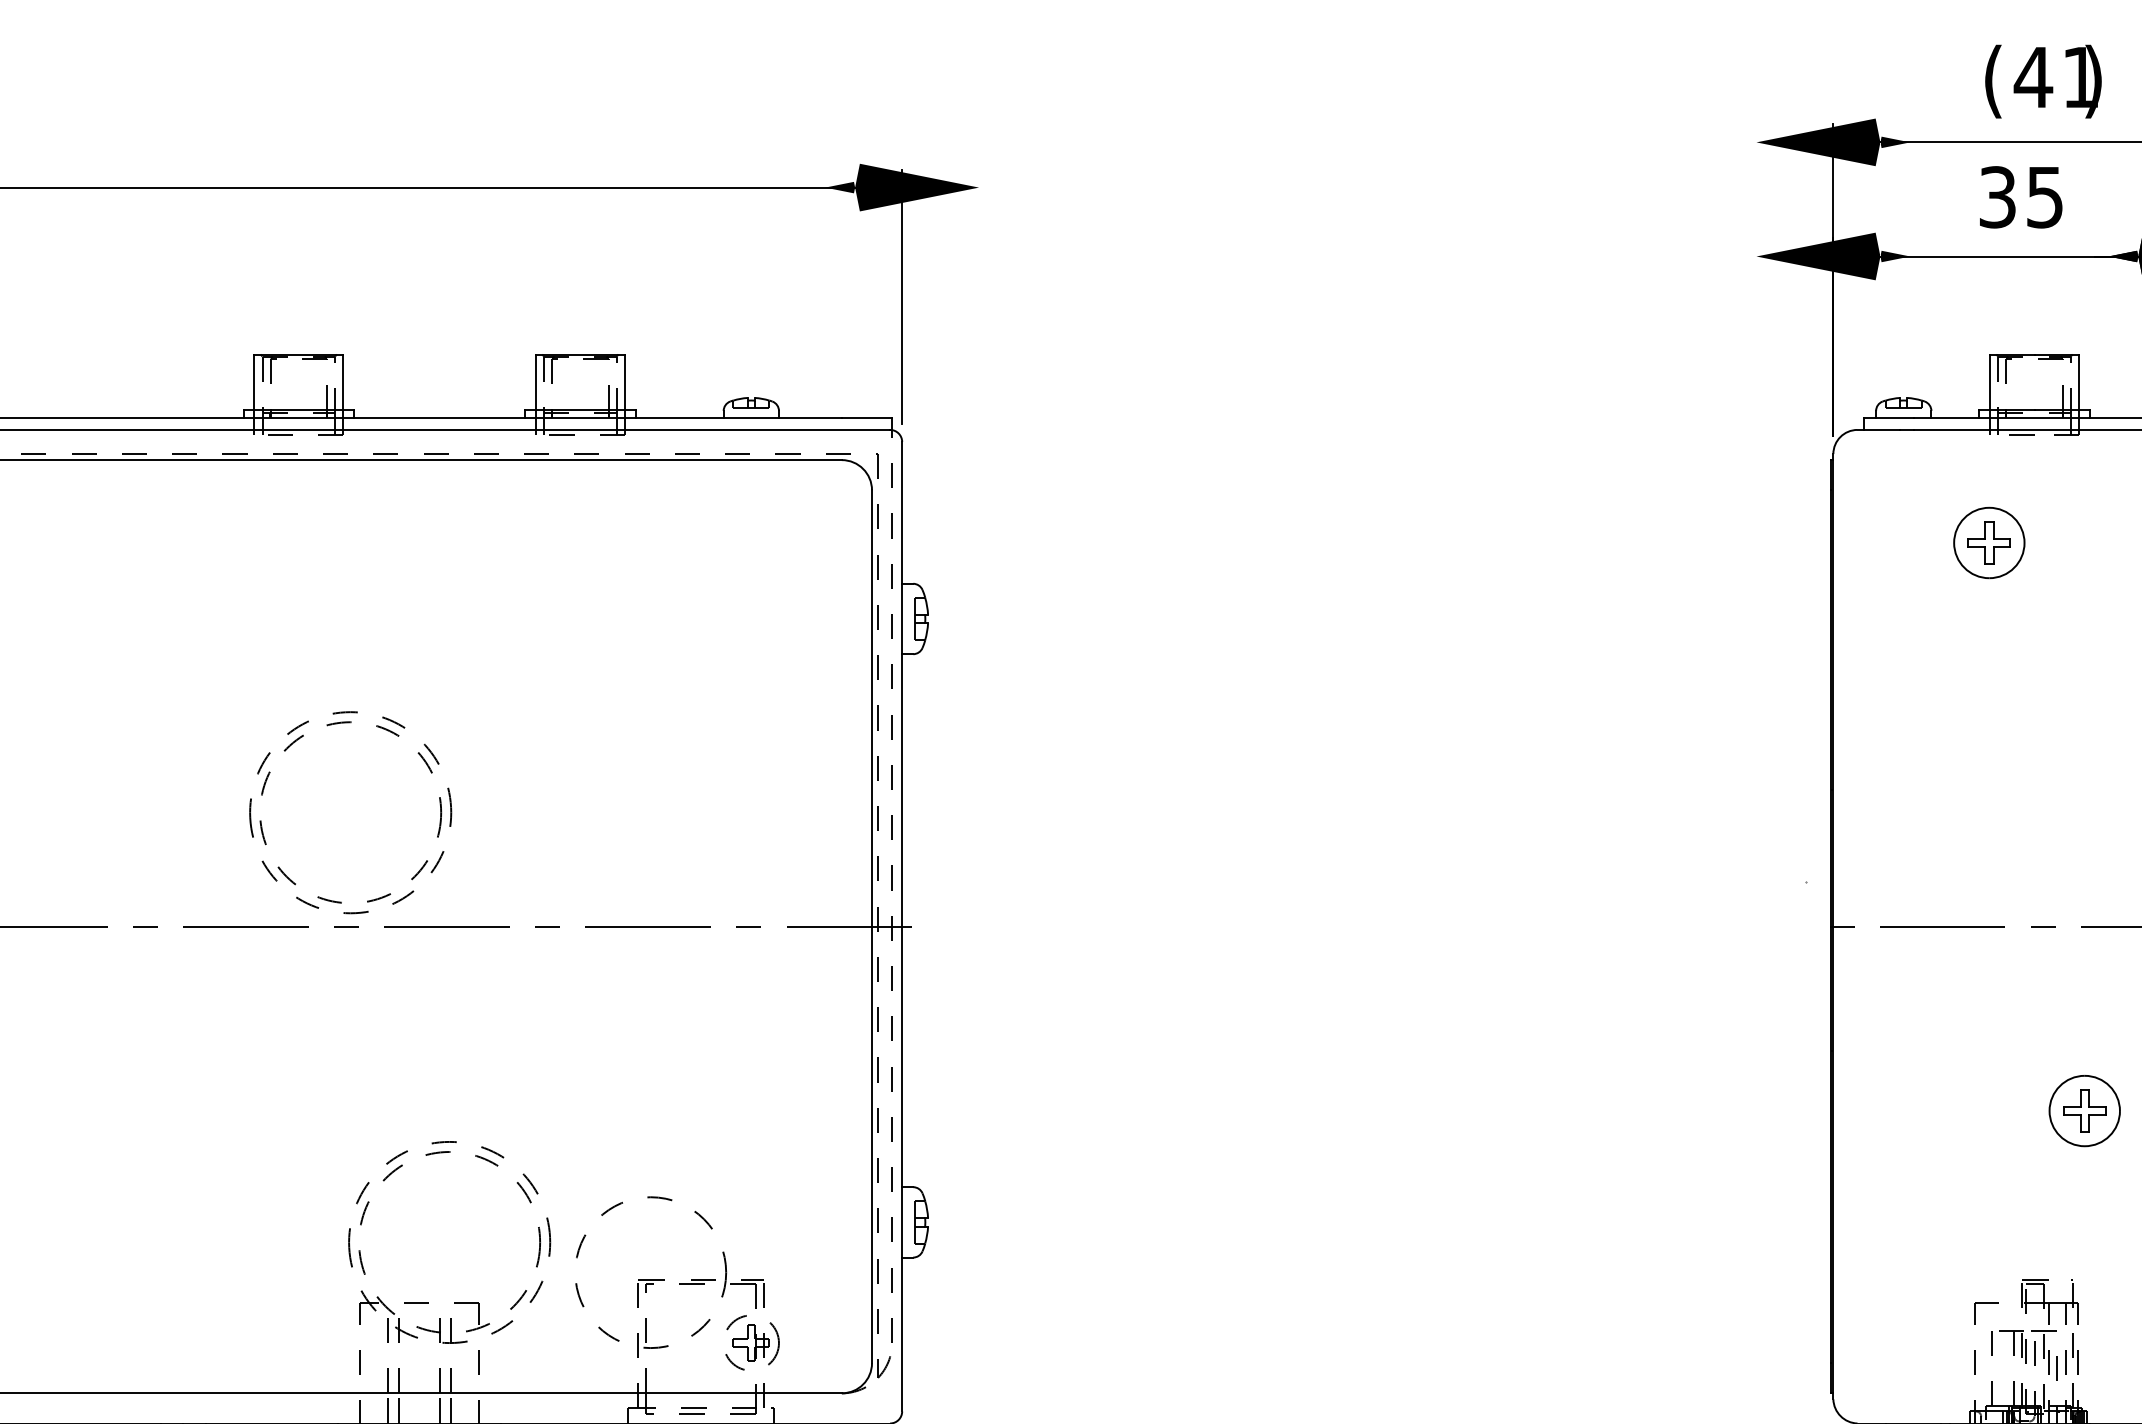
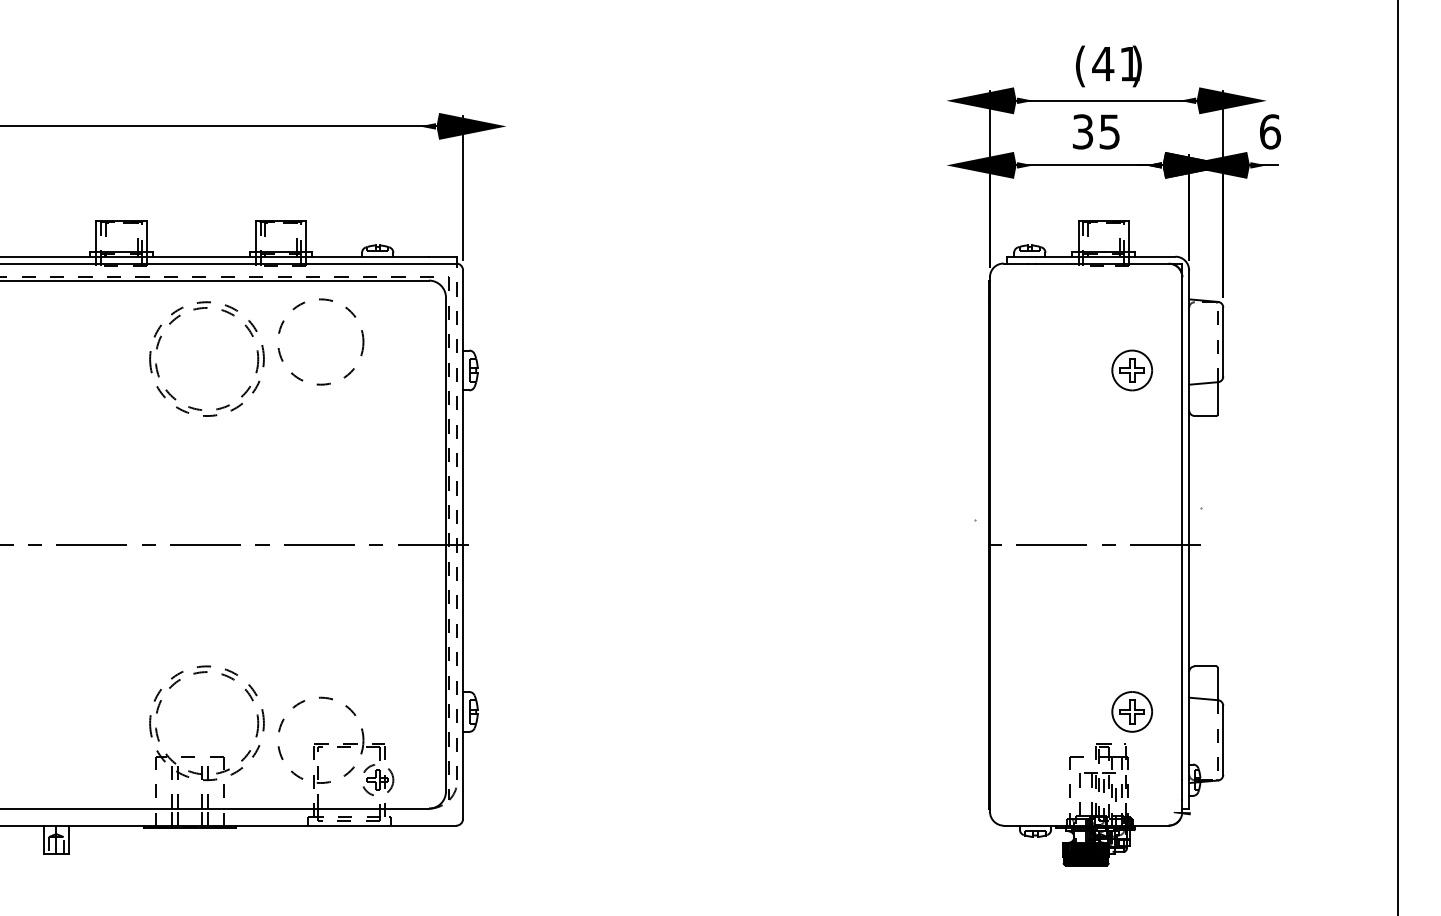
part: (1988, 542) -> (1131, 370), moved
circle: (650, 567) -> (320, 341), added
part: (302, 739) -> (179, 317), moved
part: (2083, 1110) -> (1131, 711), moved

